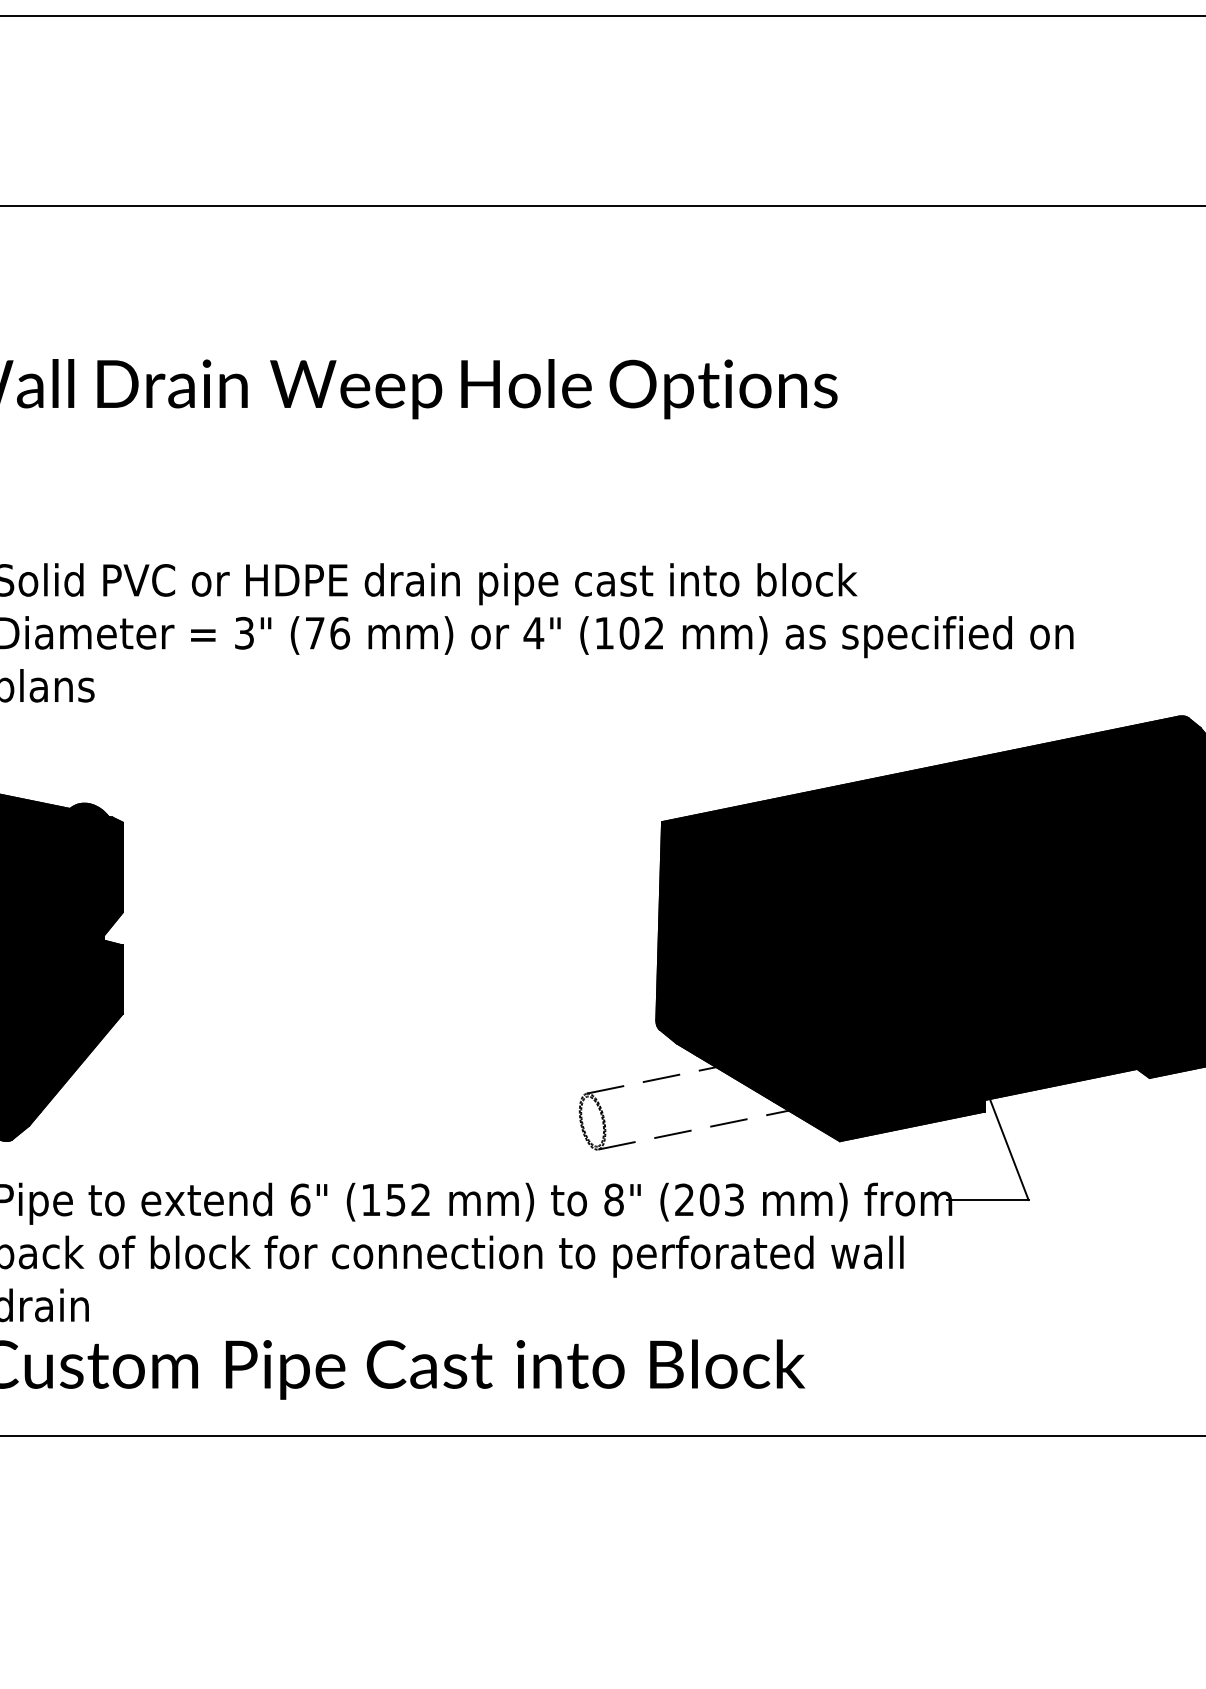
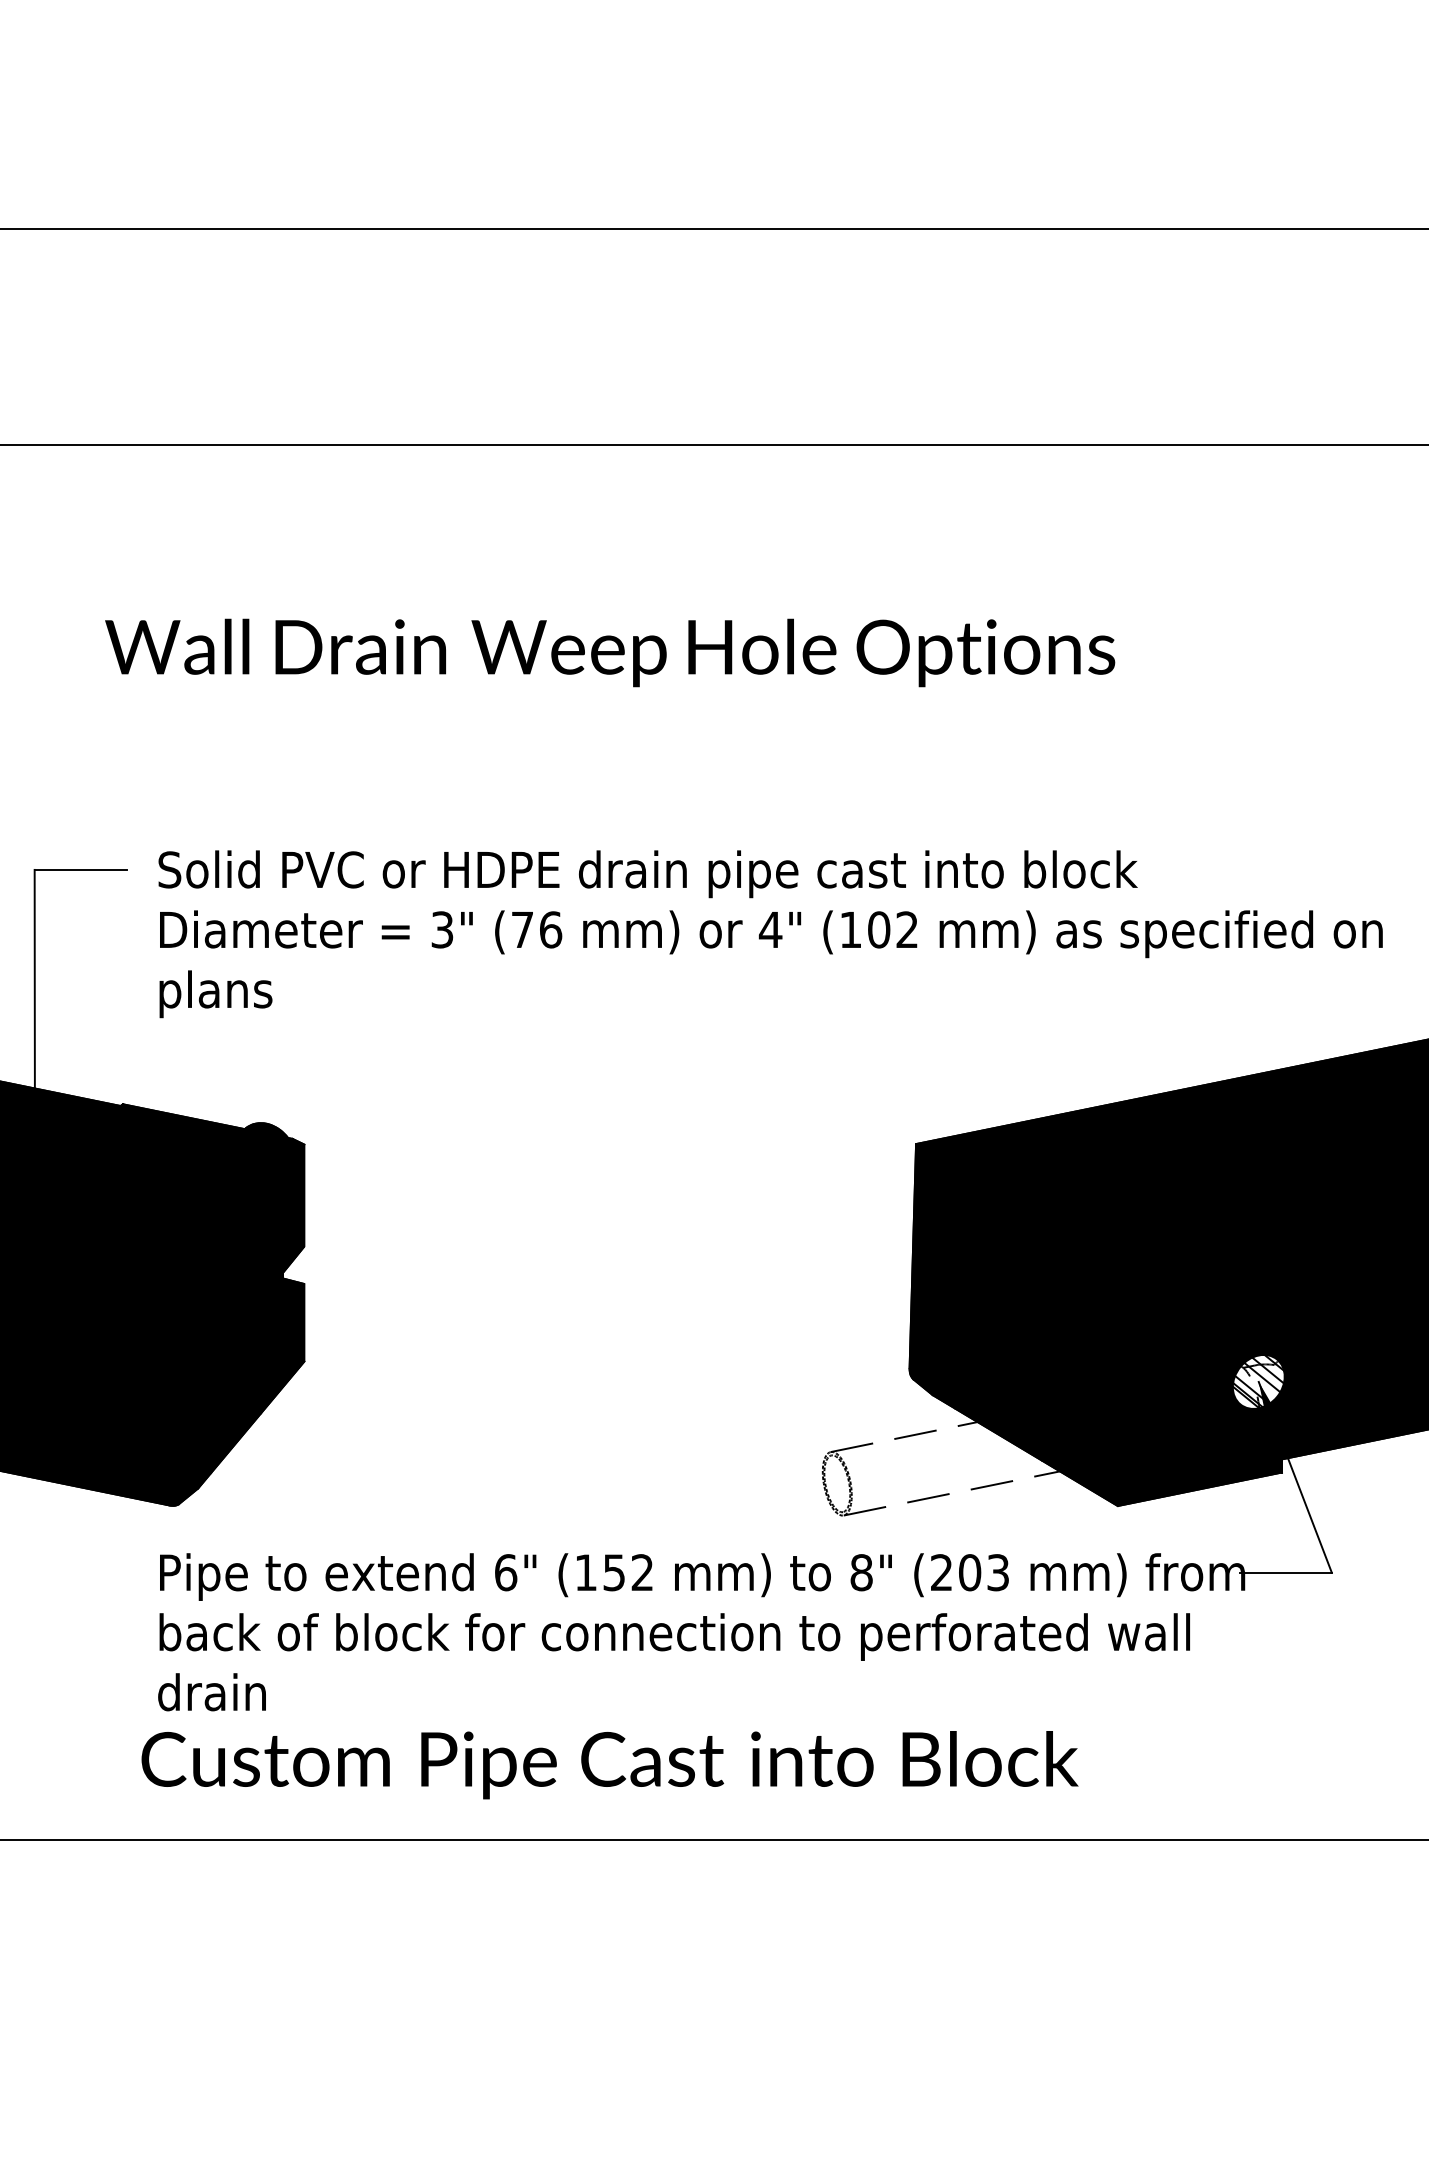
fill: (963, 1031) -> (1258, 1381), removed

